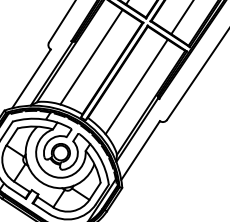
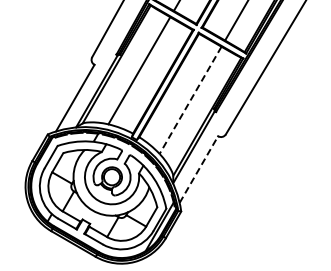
line: (136, 87) -> (190, 100), solid -> dashed
line: (141, 150) -> (199, 169), solid -> dashed

